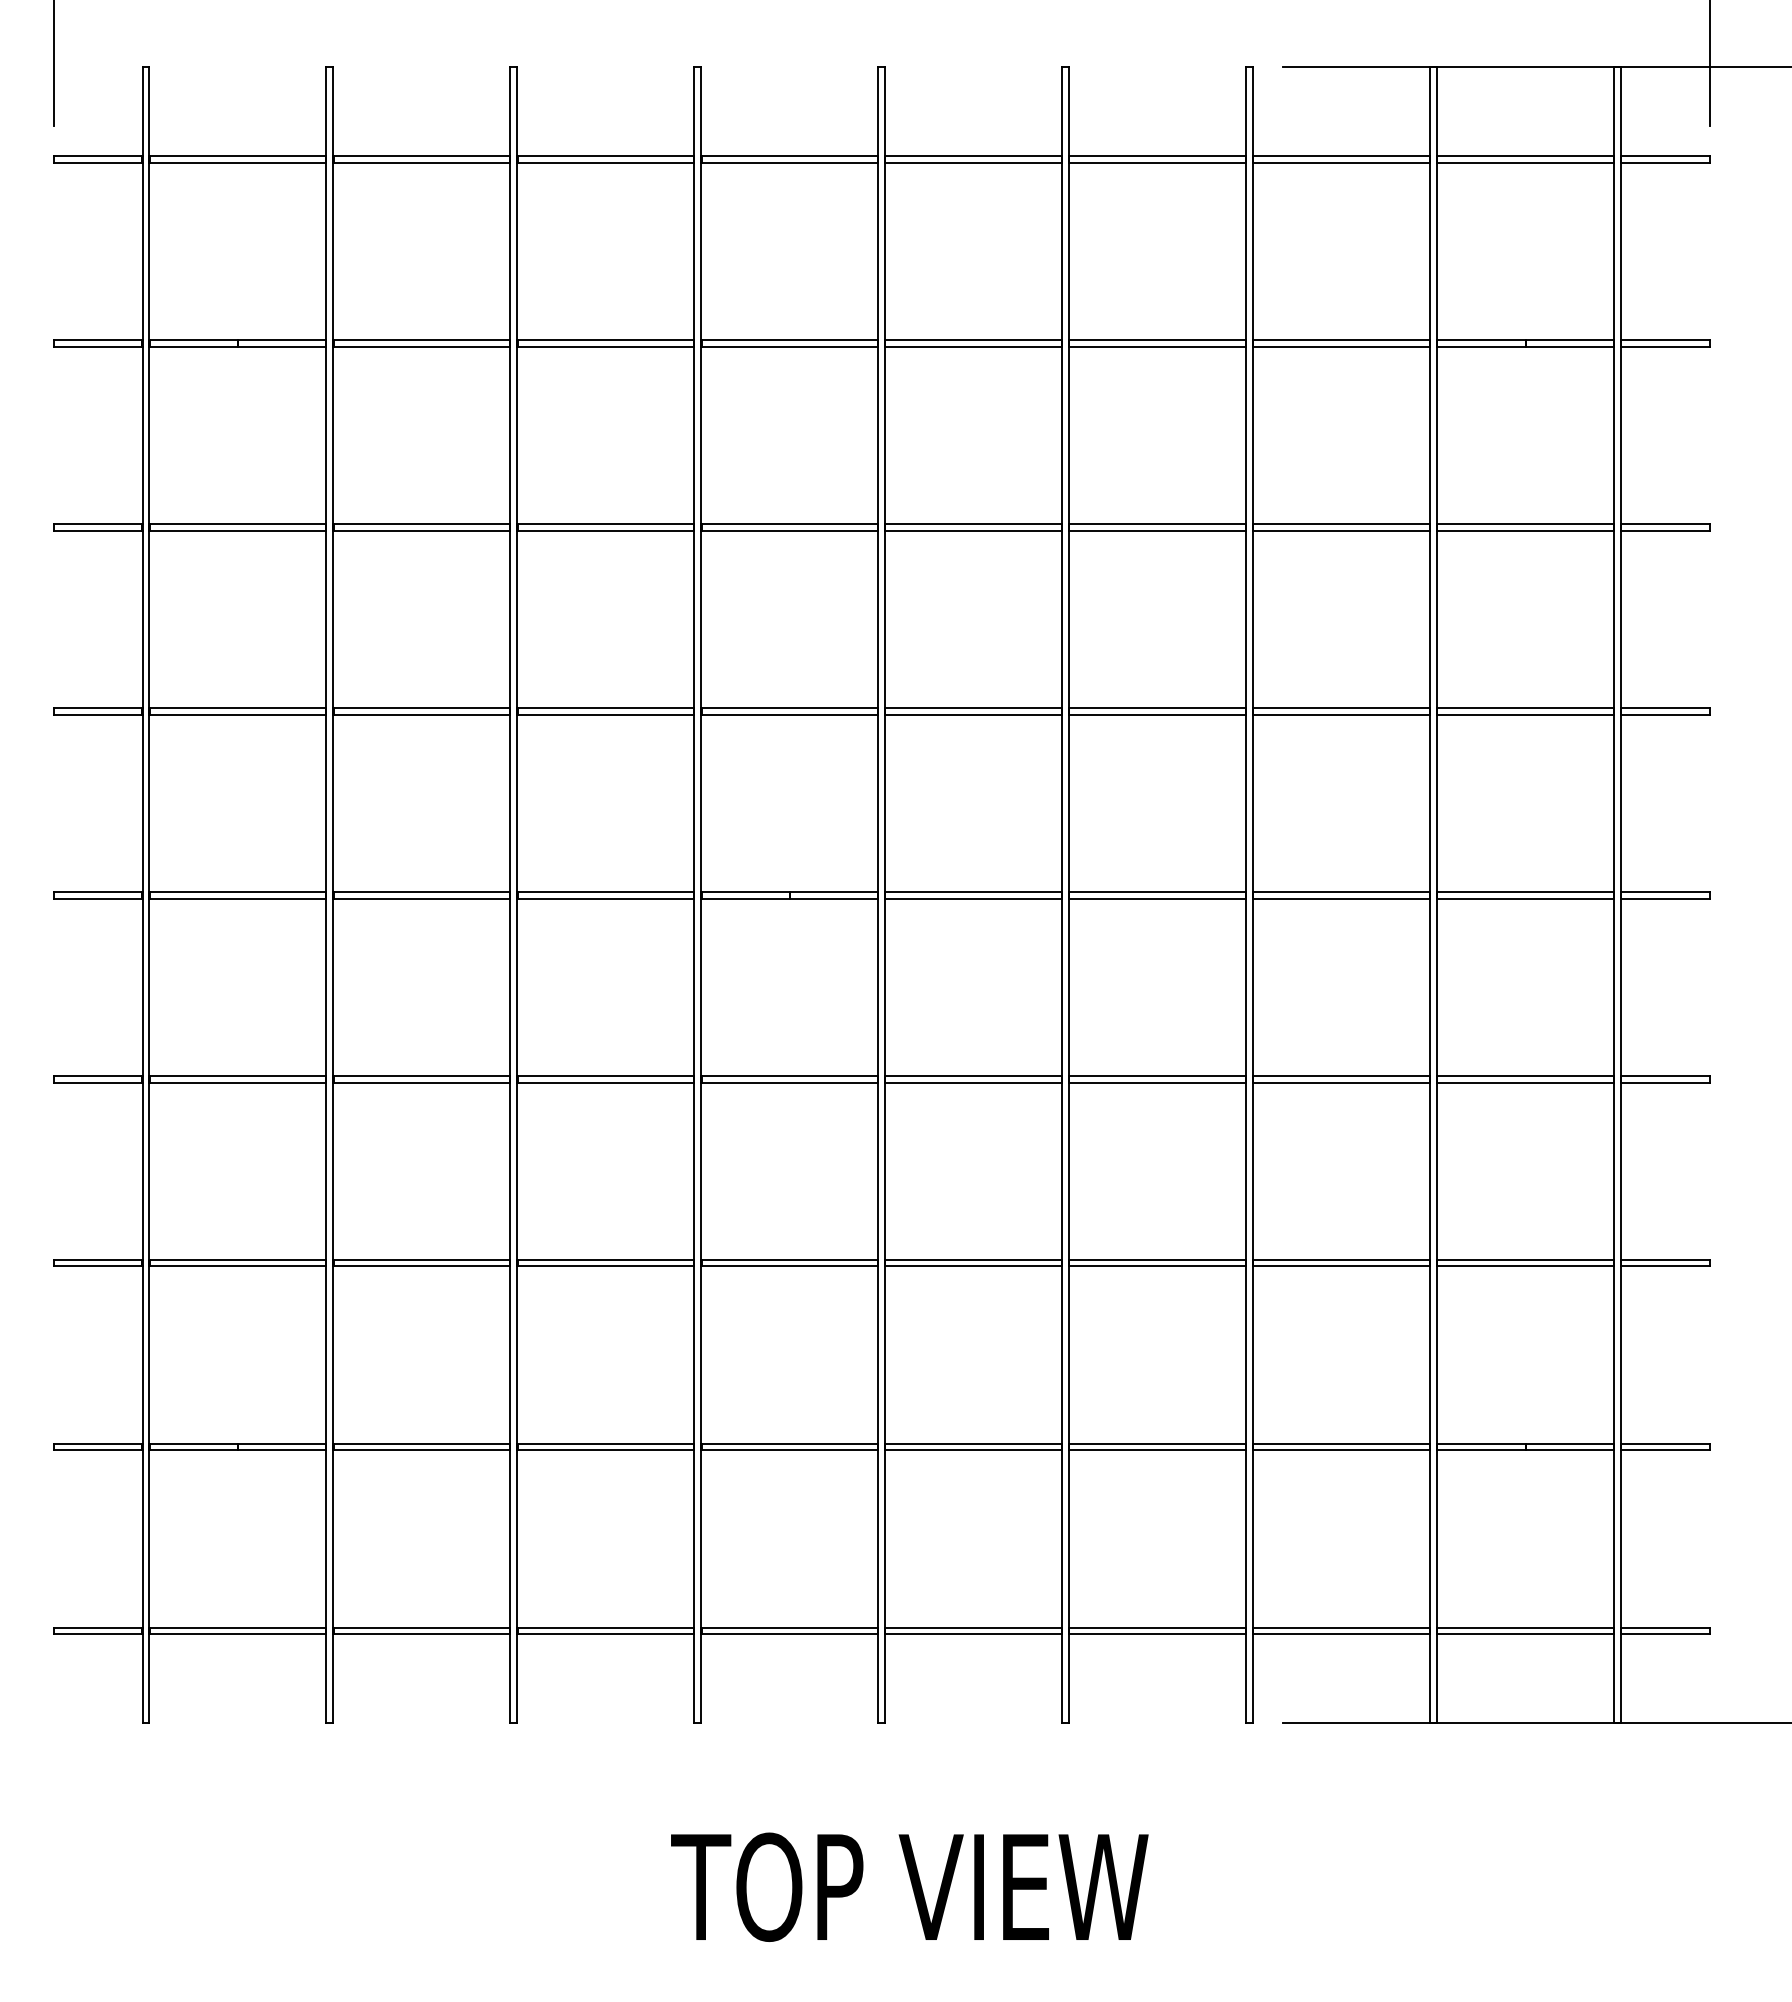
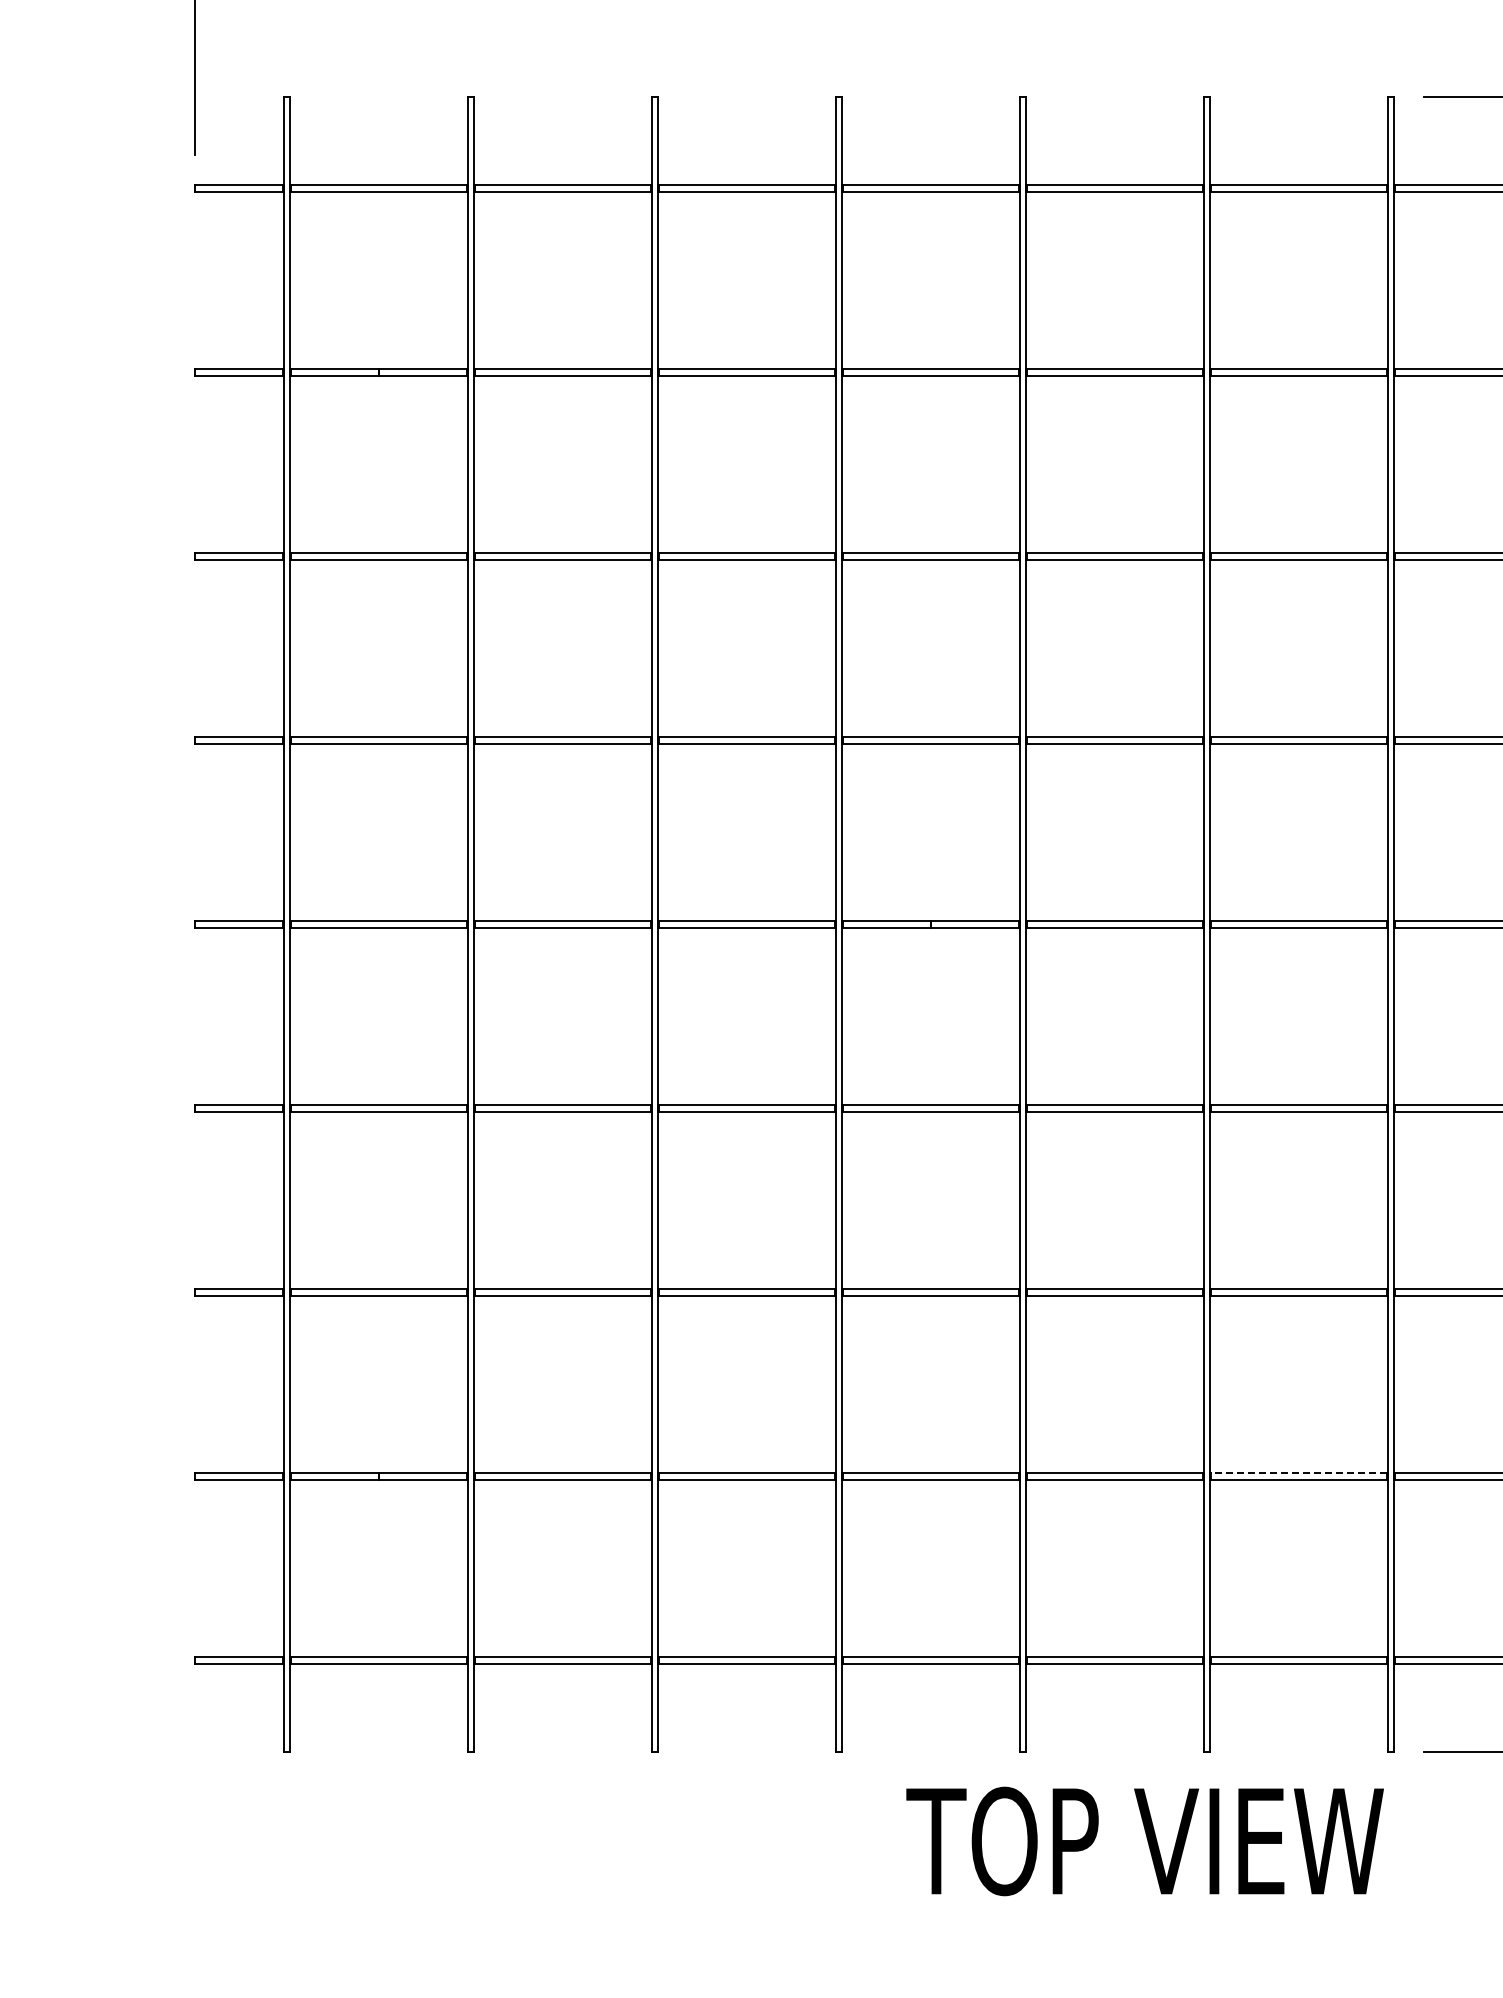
line: (1157, 1443) -> (1298, 1472), solid -> dashed
text: (909, 1886) -> (1144, 1840), moved

